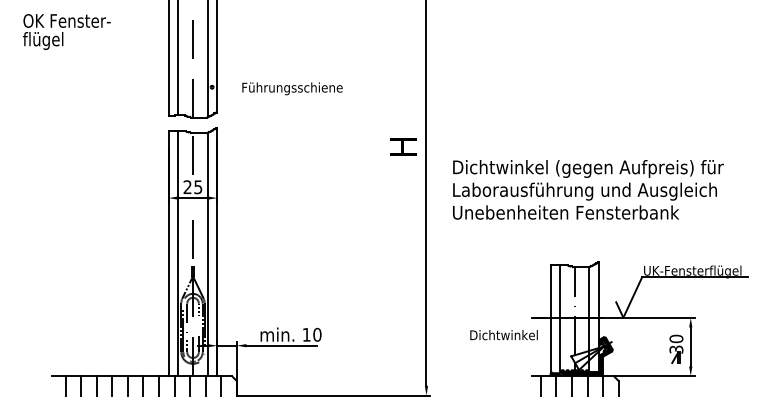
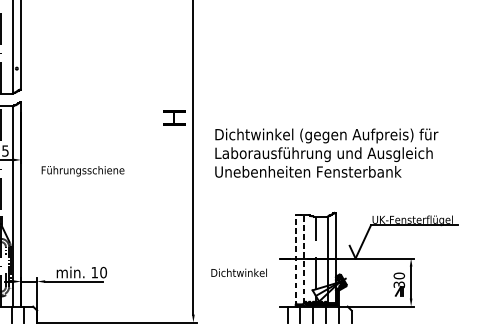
text: (292, 88) -> (83, 171), moved
line: (560, 318) -> (303, 259), solid -> dashed
line: (550, 320) -> (295, 260), solid -> dashed
text: (503, 335) -> (238, 273), moved

